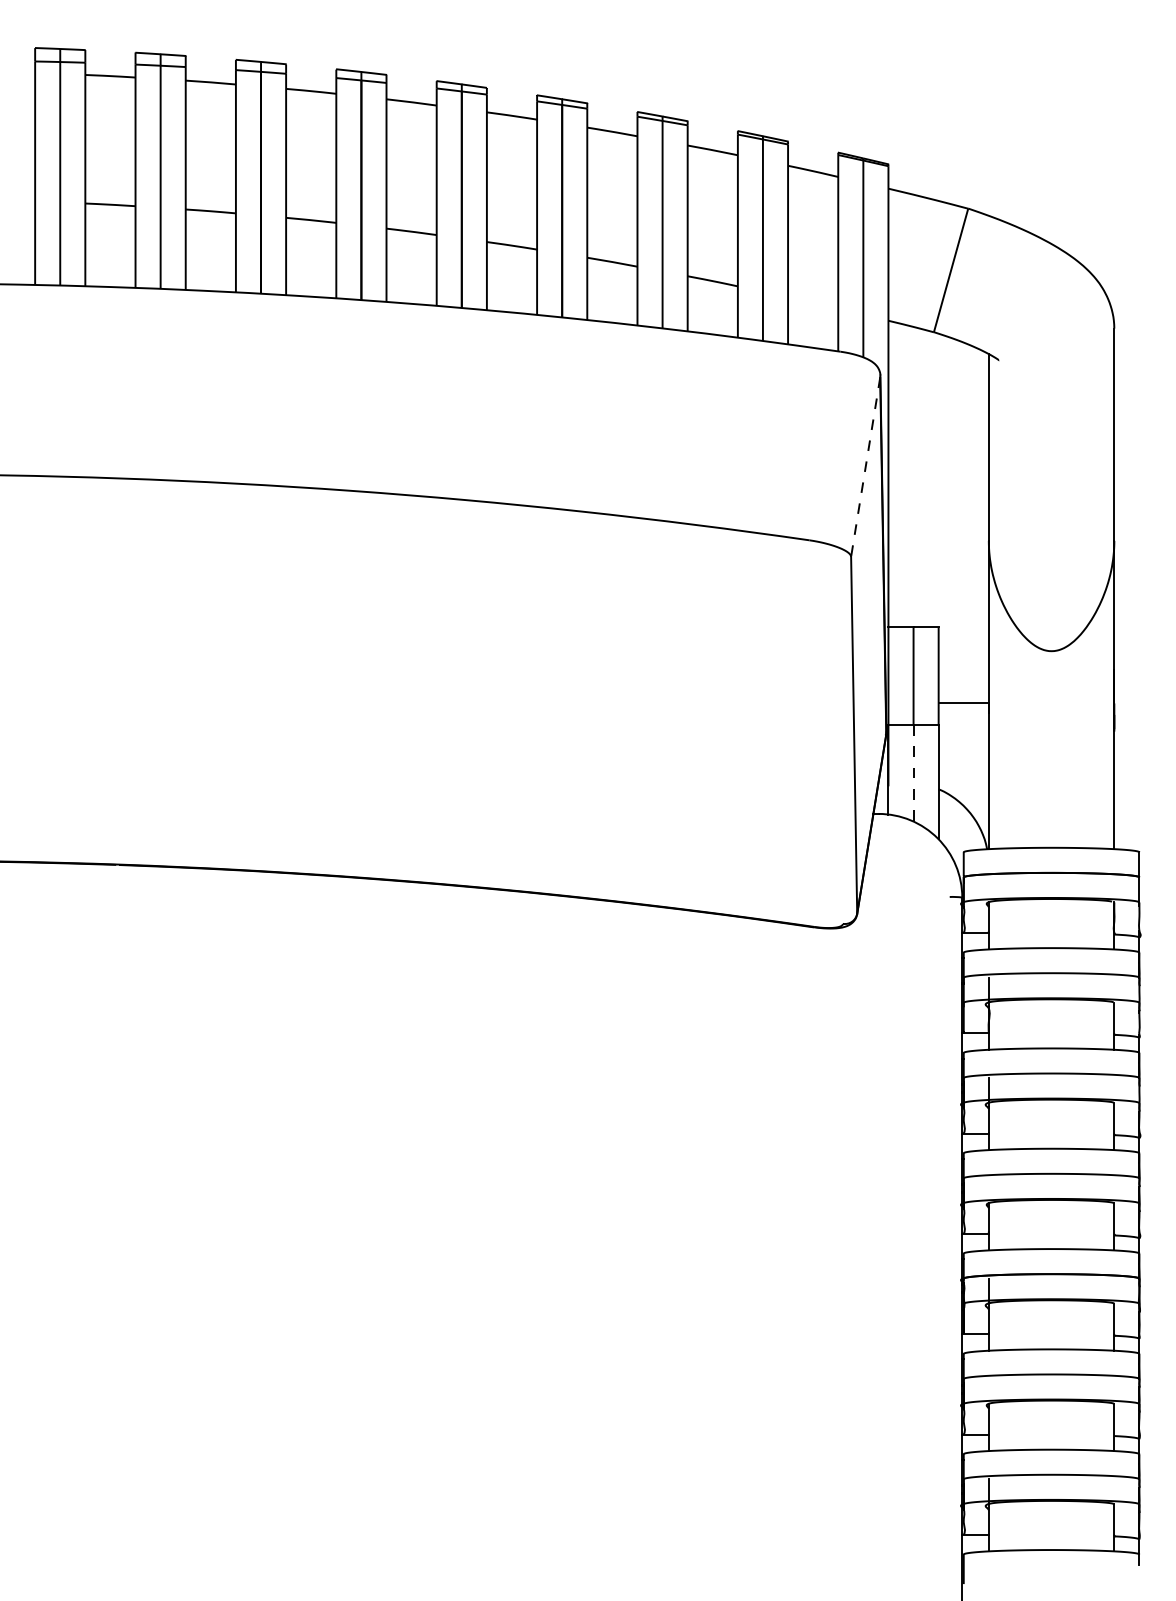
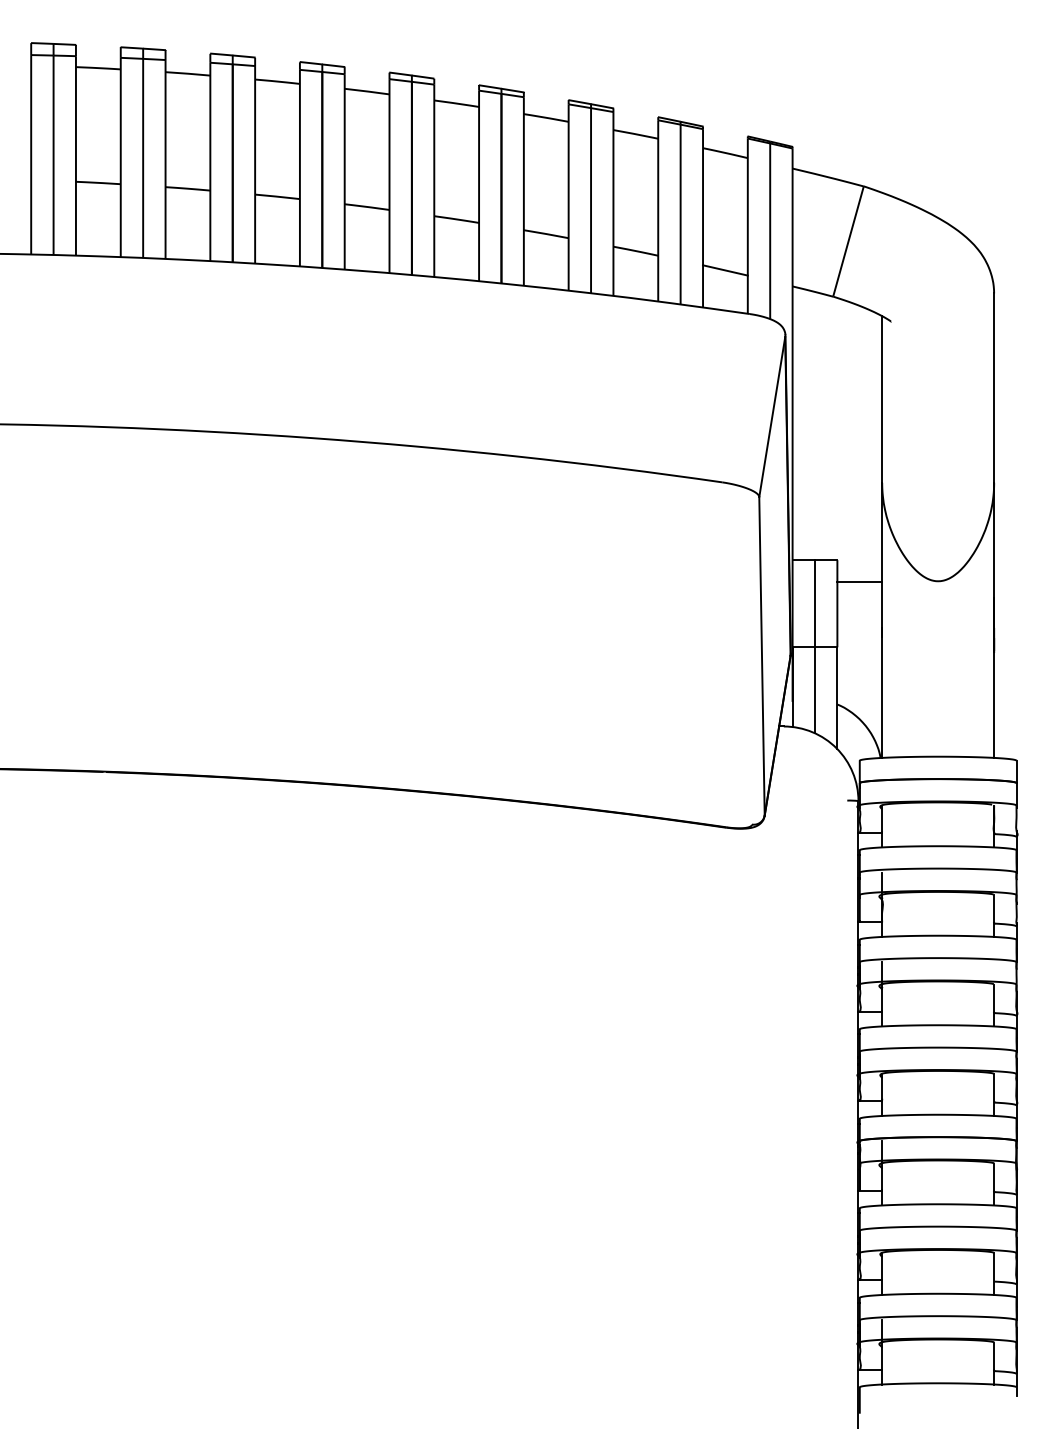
line: (813, 302) -> (725, 270), added
line: (865, 467) -> (772, 417), dashed -> solid
line: (963, 703) -> (859, 582), moved
line: (913, 773) -> (814, 690), dashed -> solid

